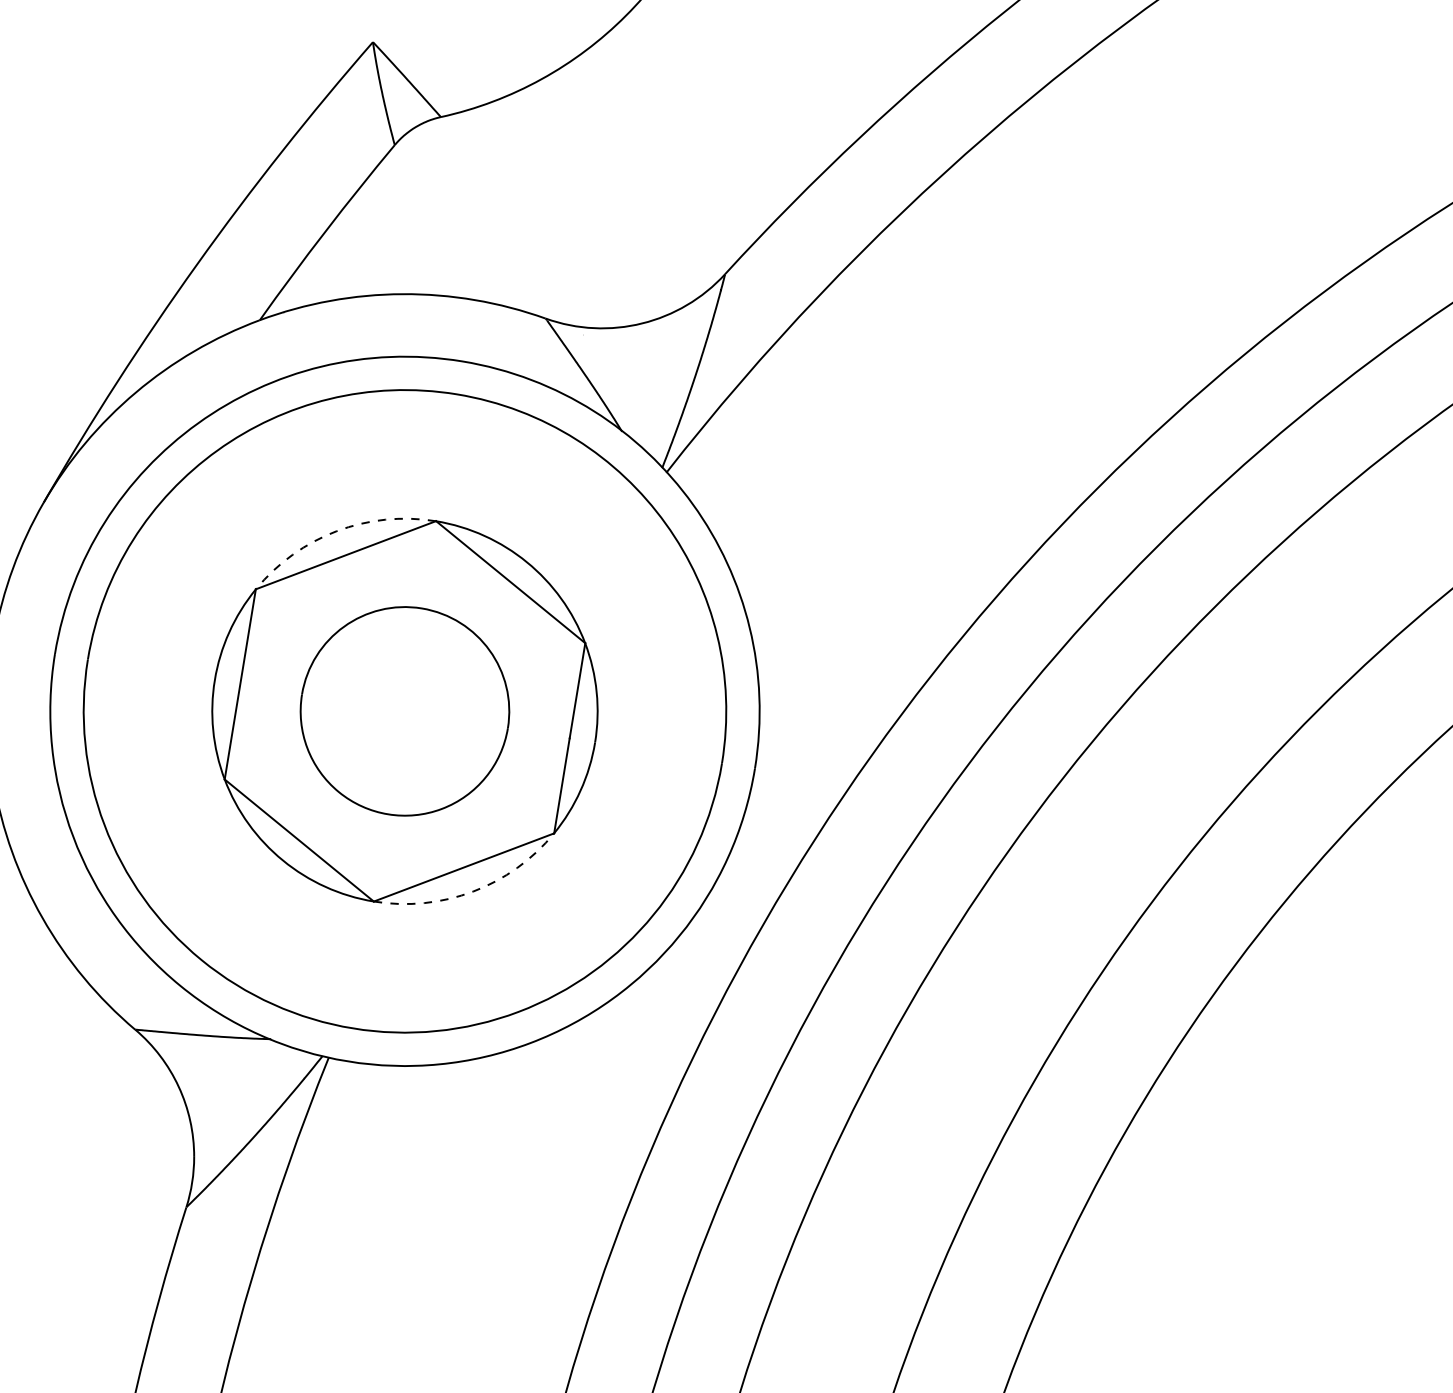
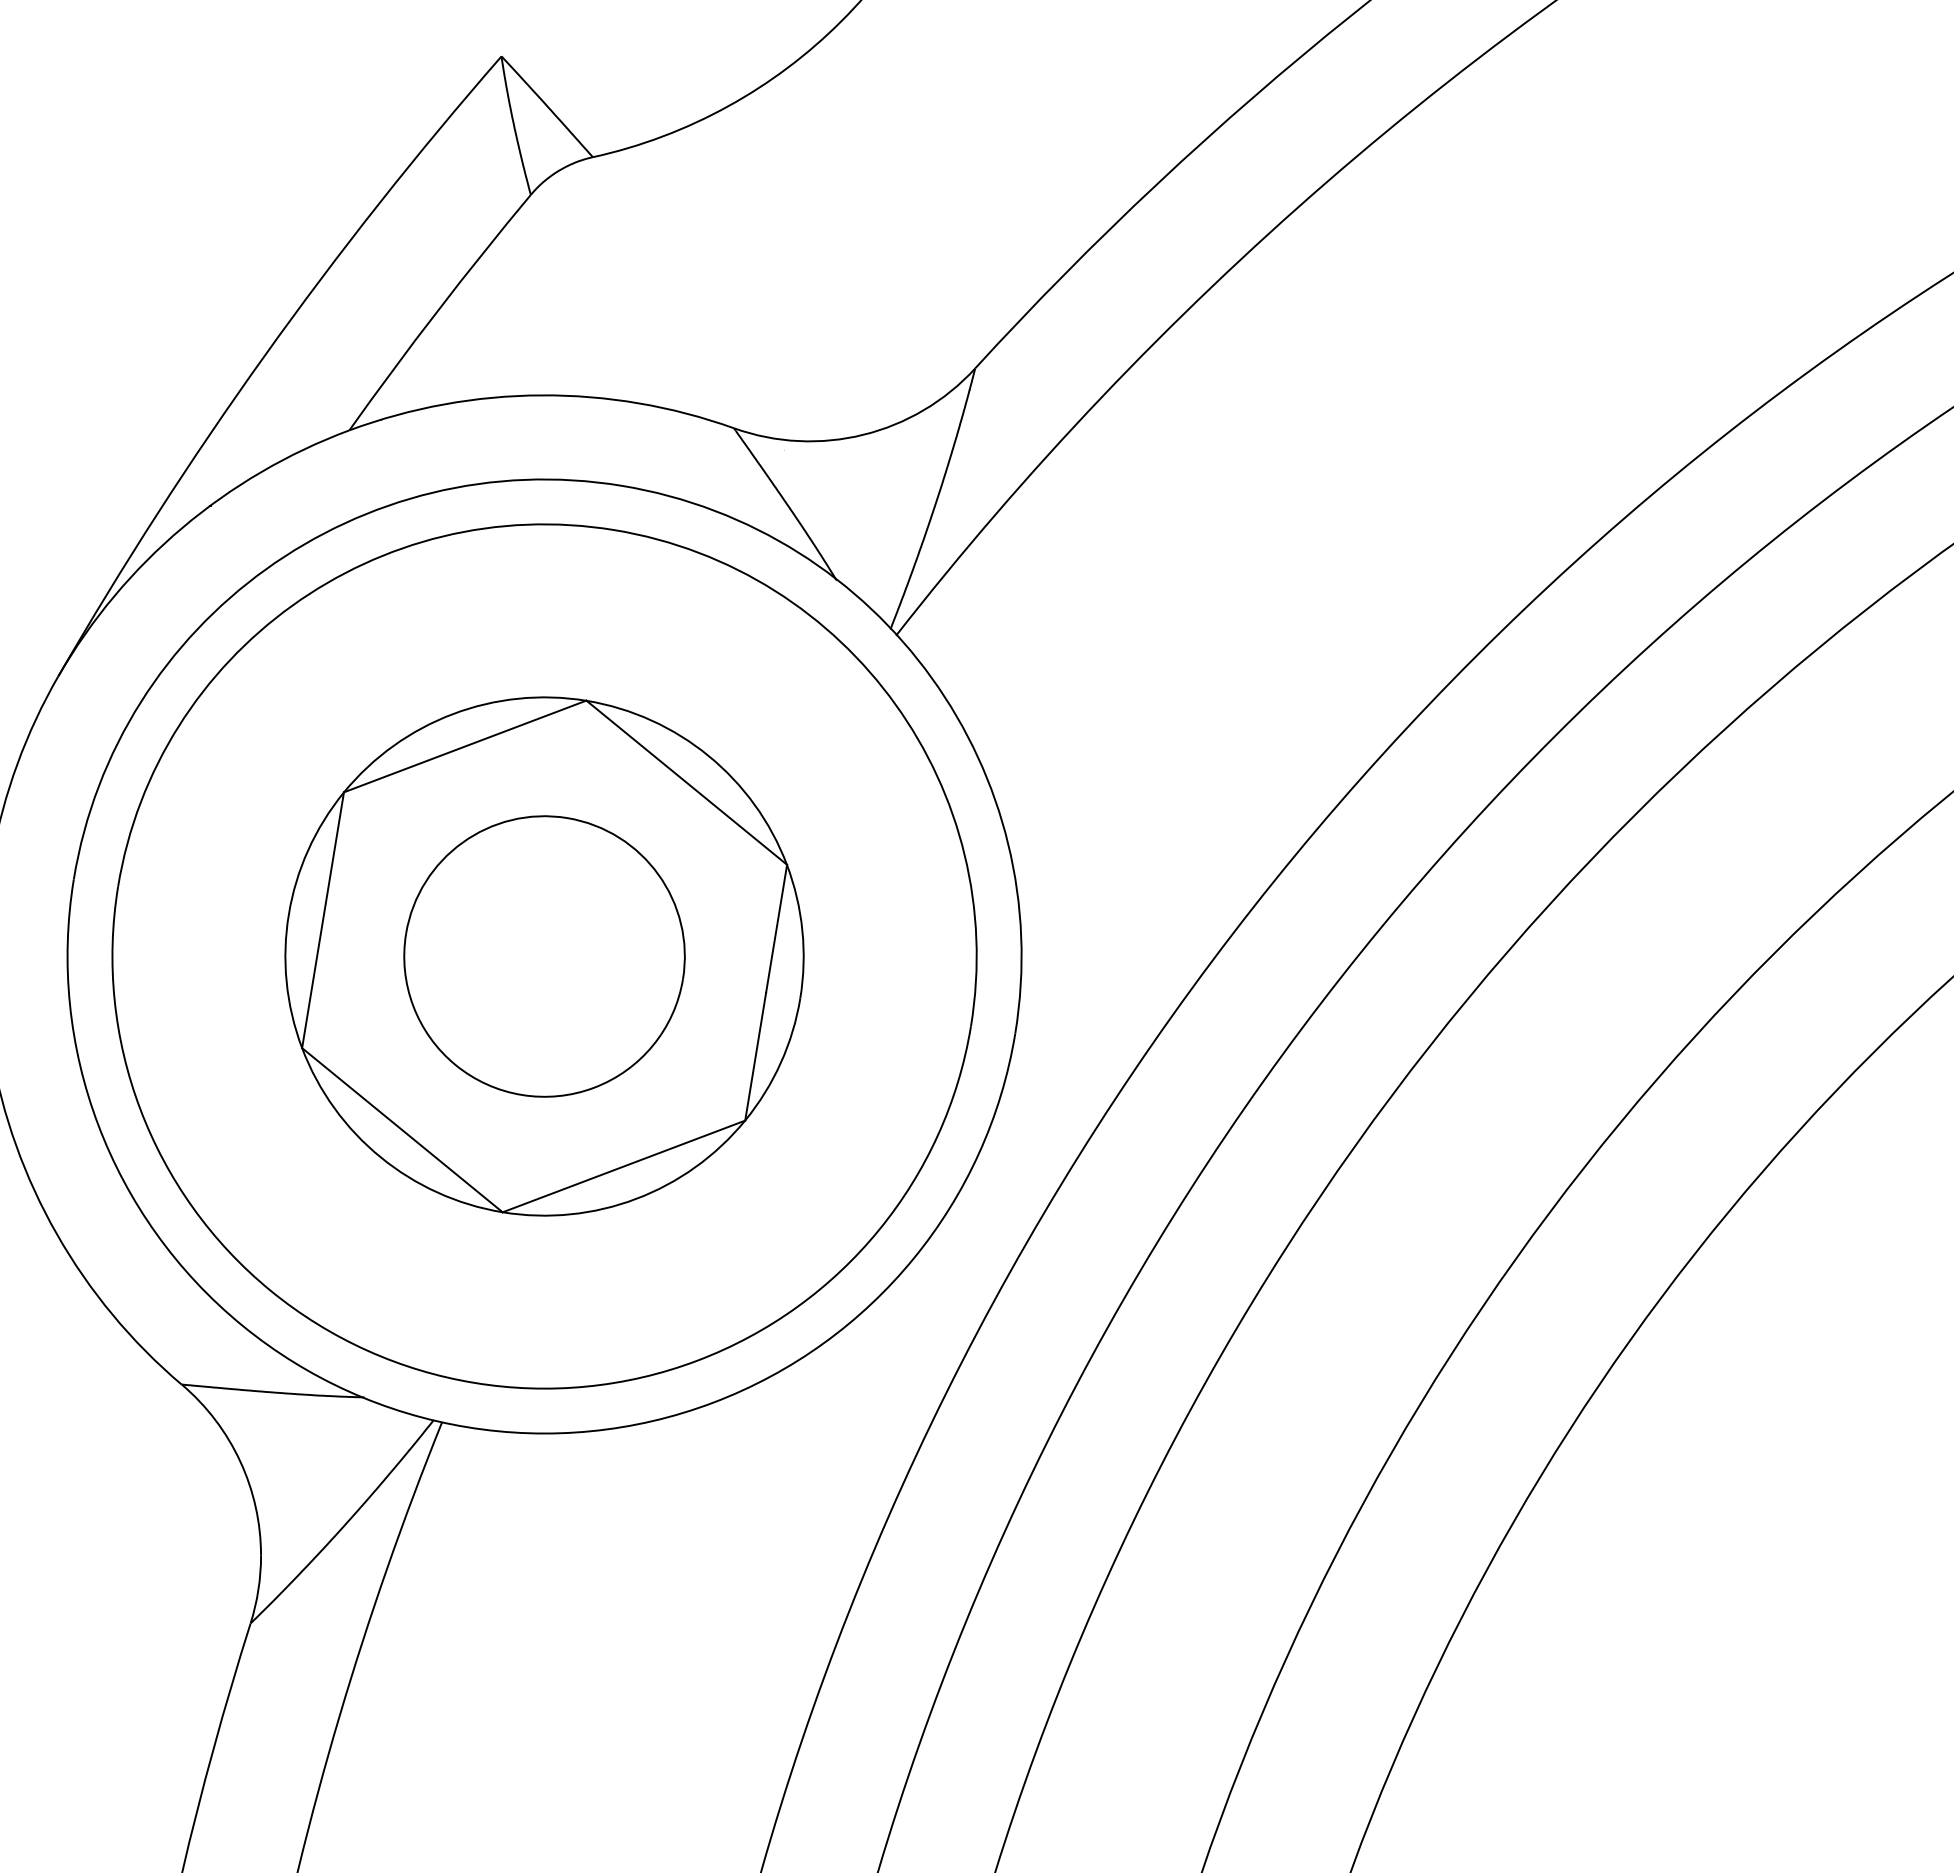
arc: (336, 531) -> (452, 714), dashed -> solid
arc: (473, 891) -> (636, 1198), dashed -> solid

